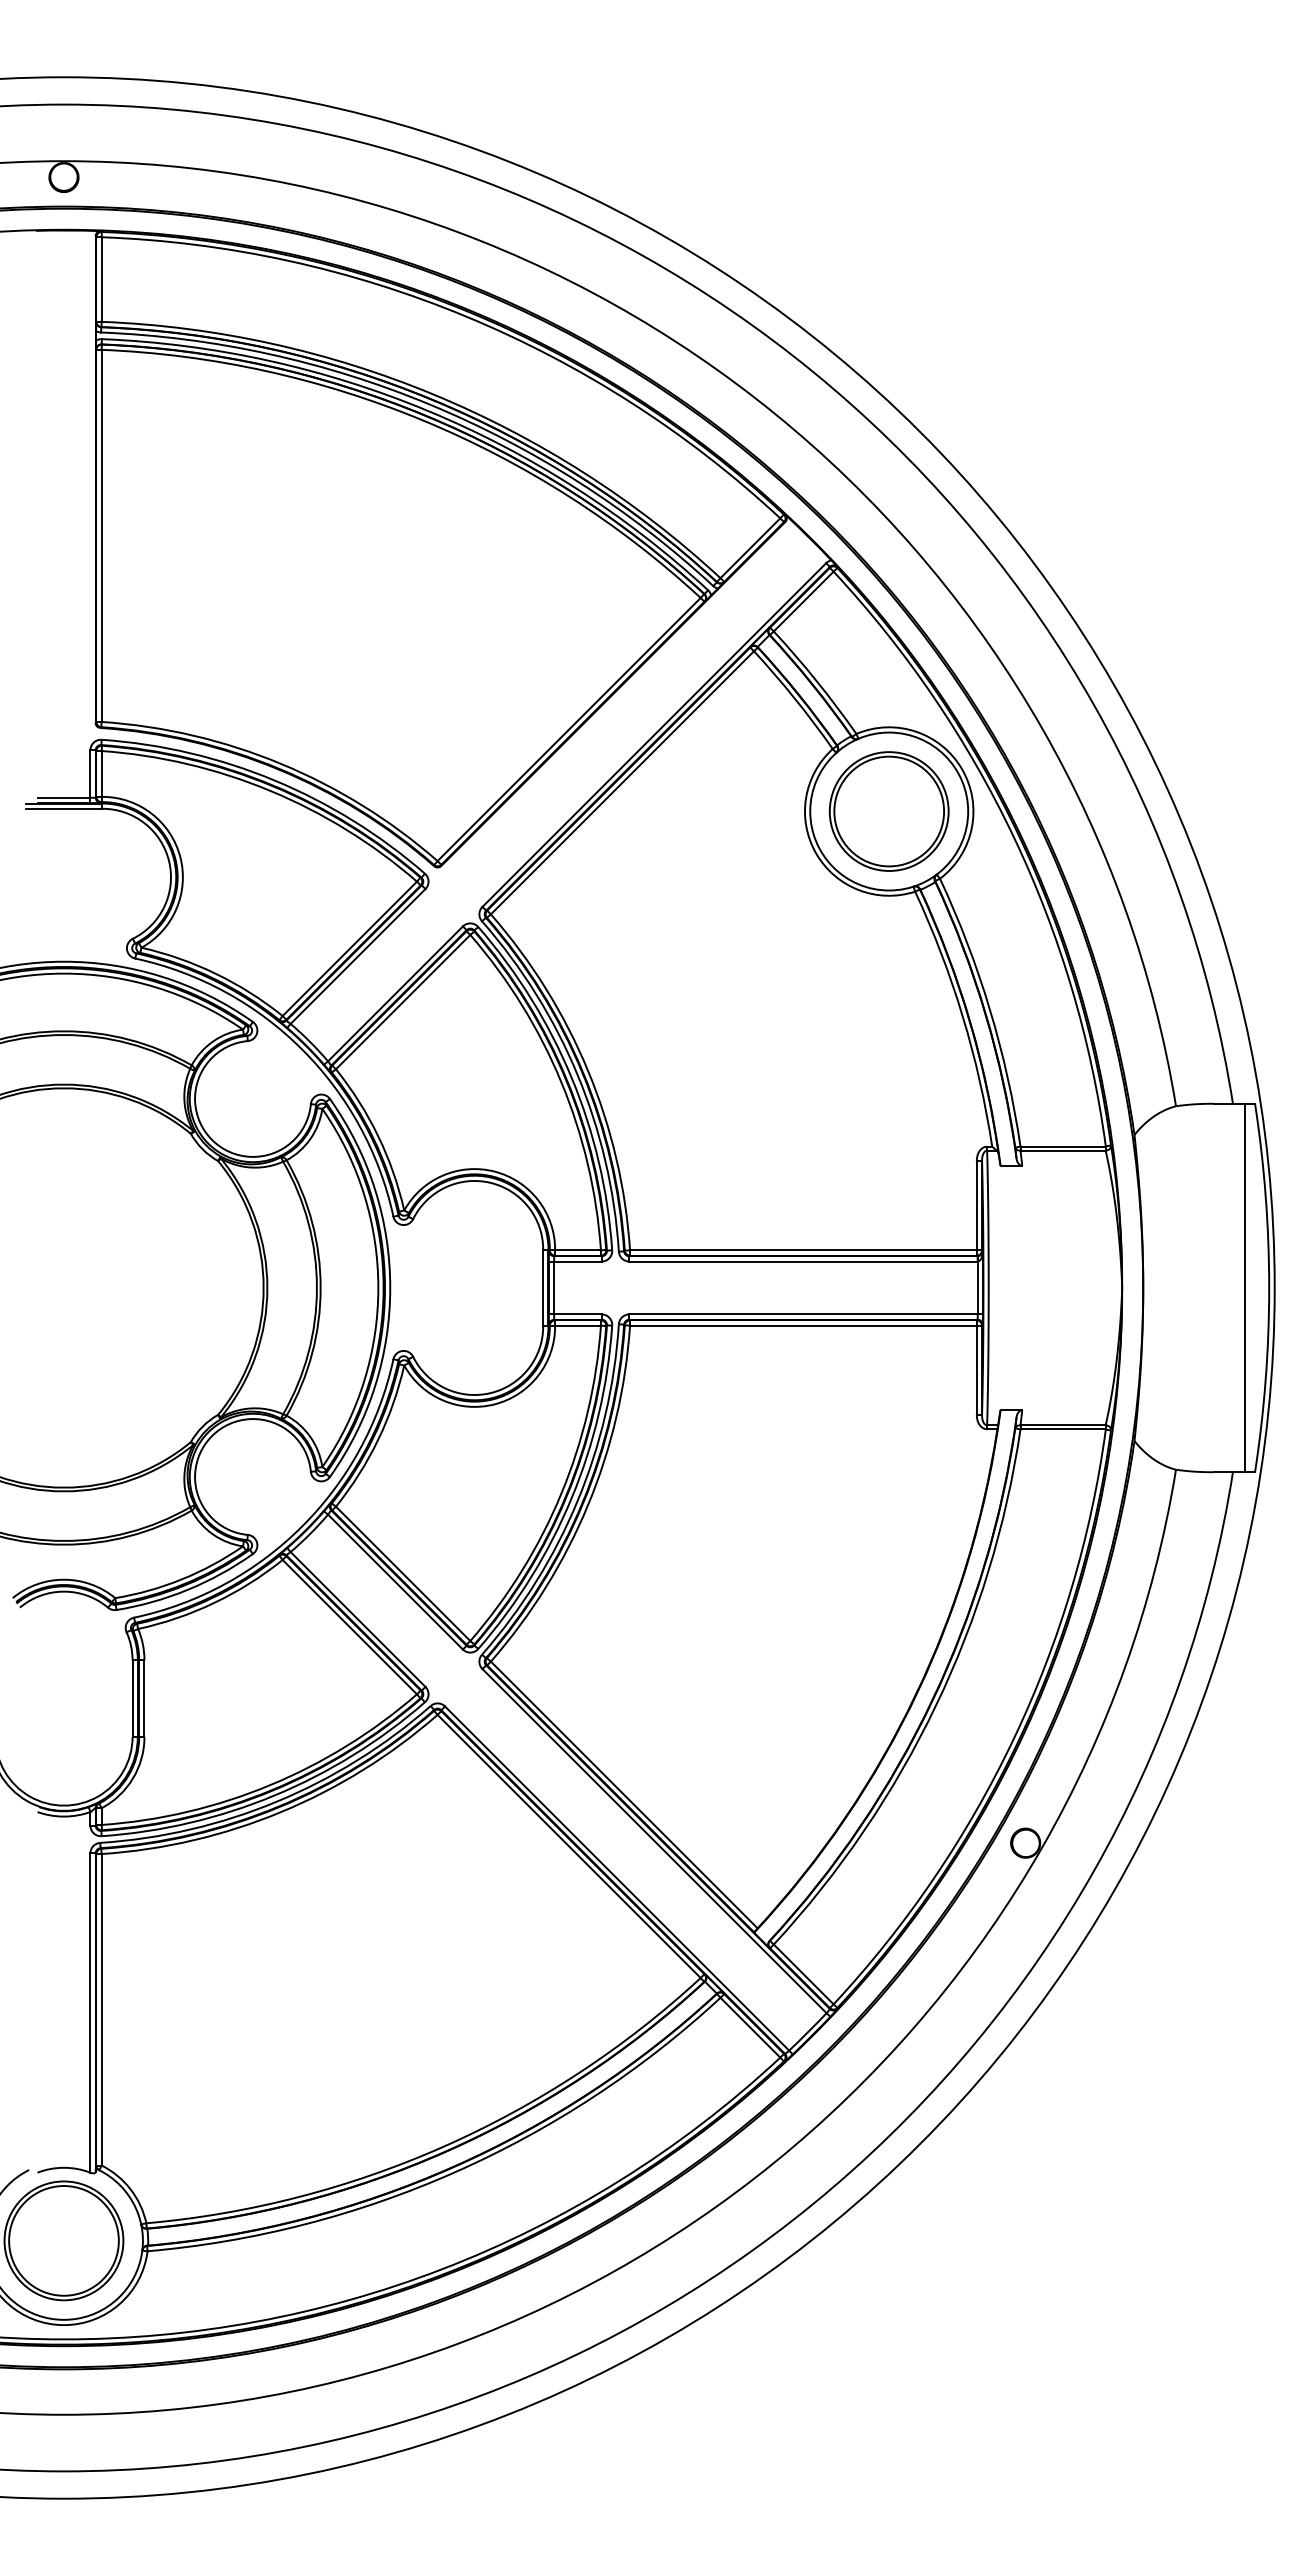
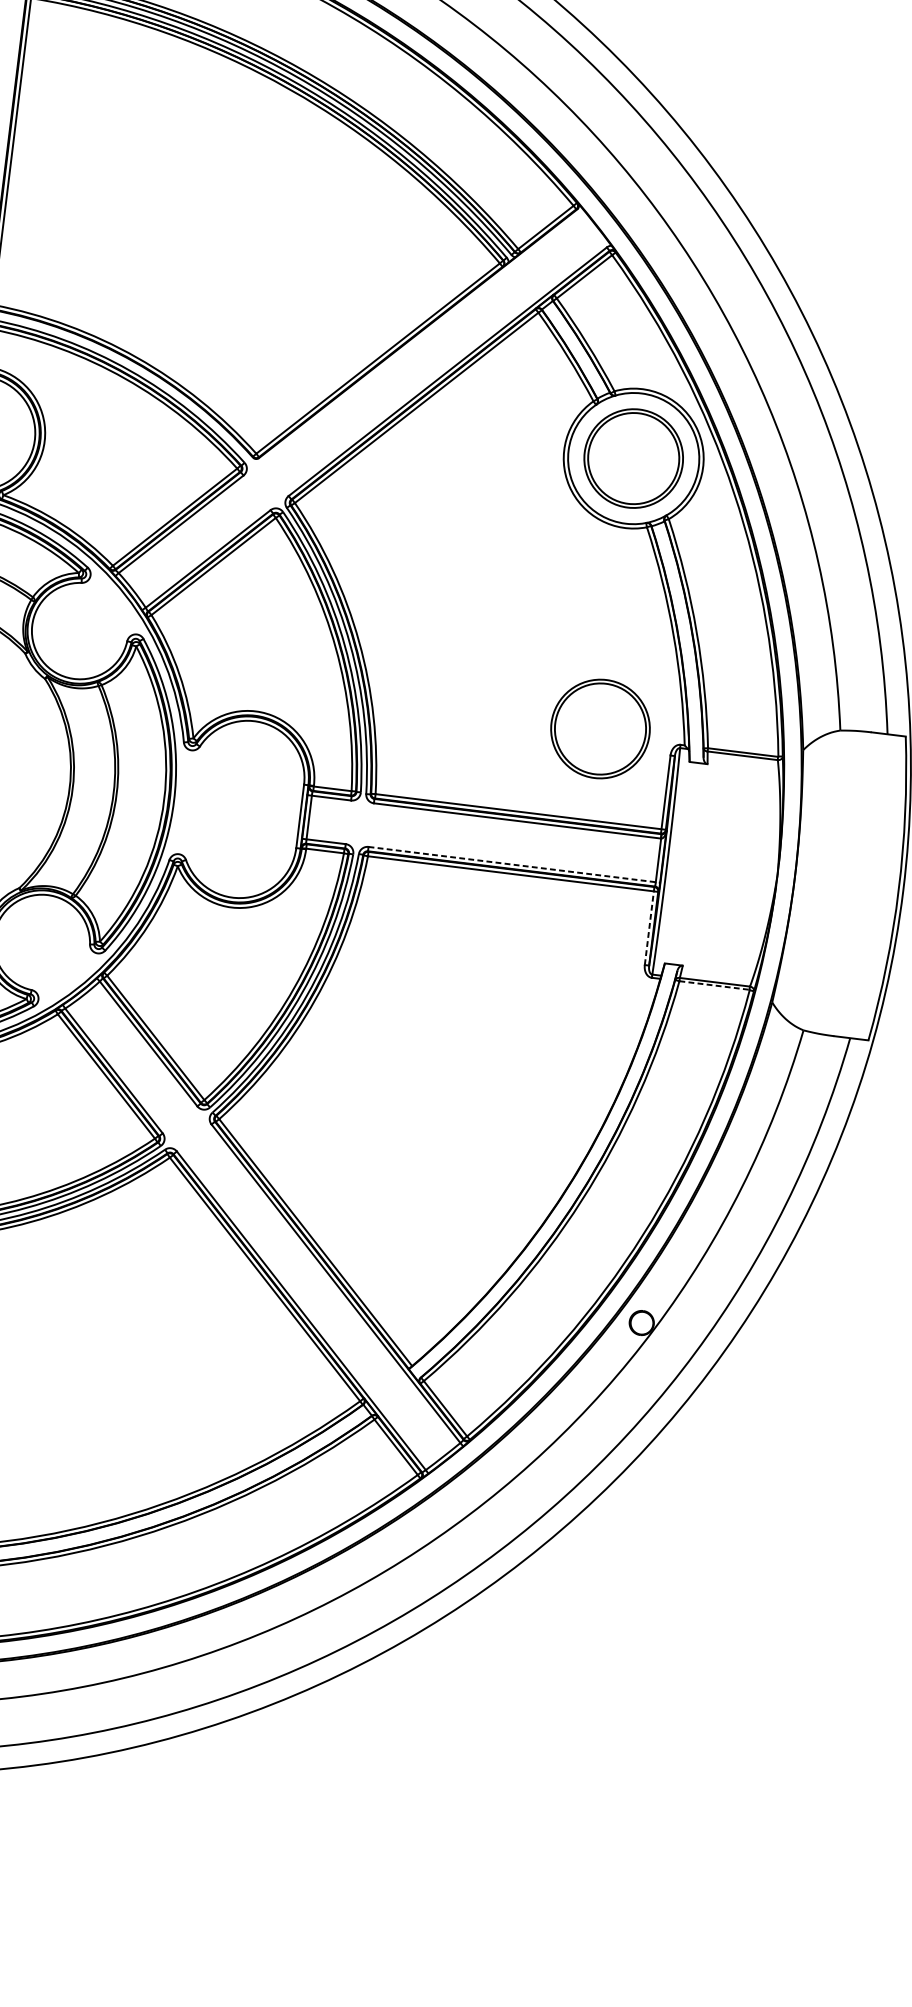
part: (888, 1139) -> (599, 728), added
line: (1245, 1287) -> (879, 887), removed
line: (806, 1314) -> (514, 864), solid -> dashed
line: (976, 1367) -> (649, 925), solid -> dashed
line: (1063, 1429) -> (714, 985), solid -> dashed

